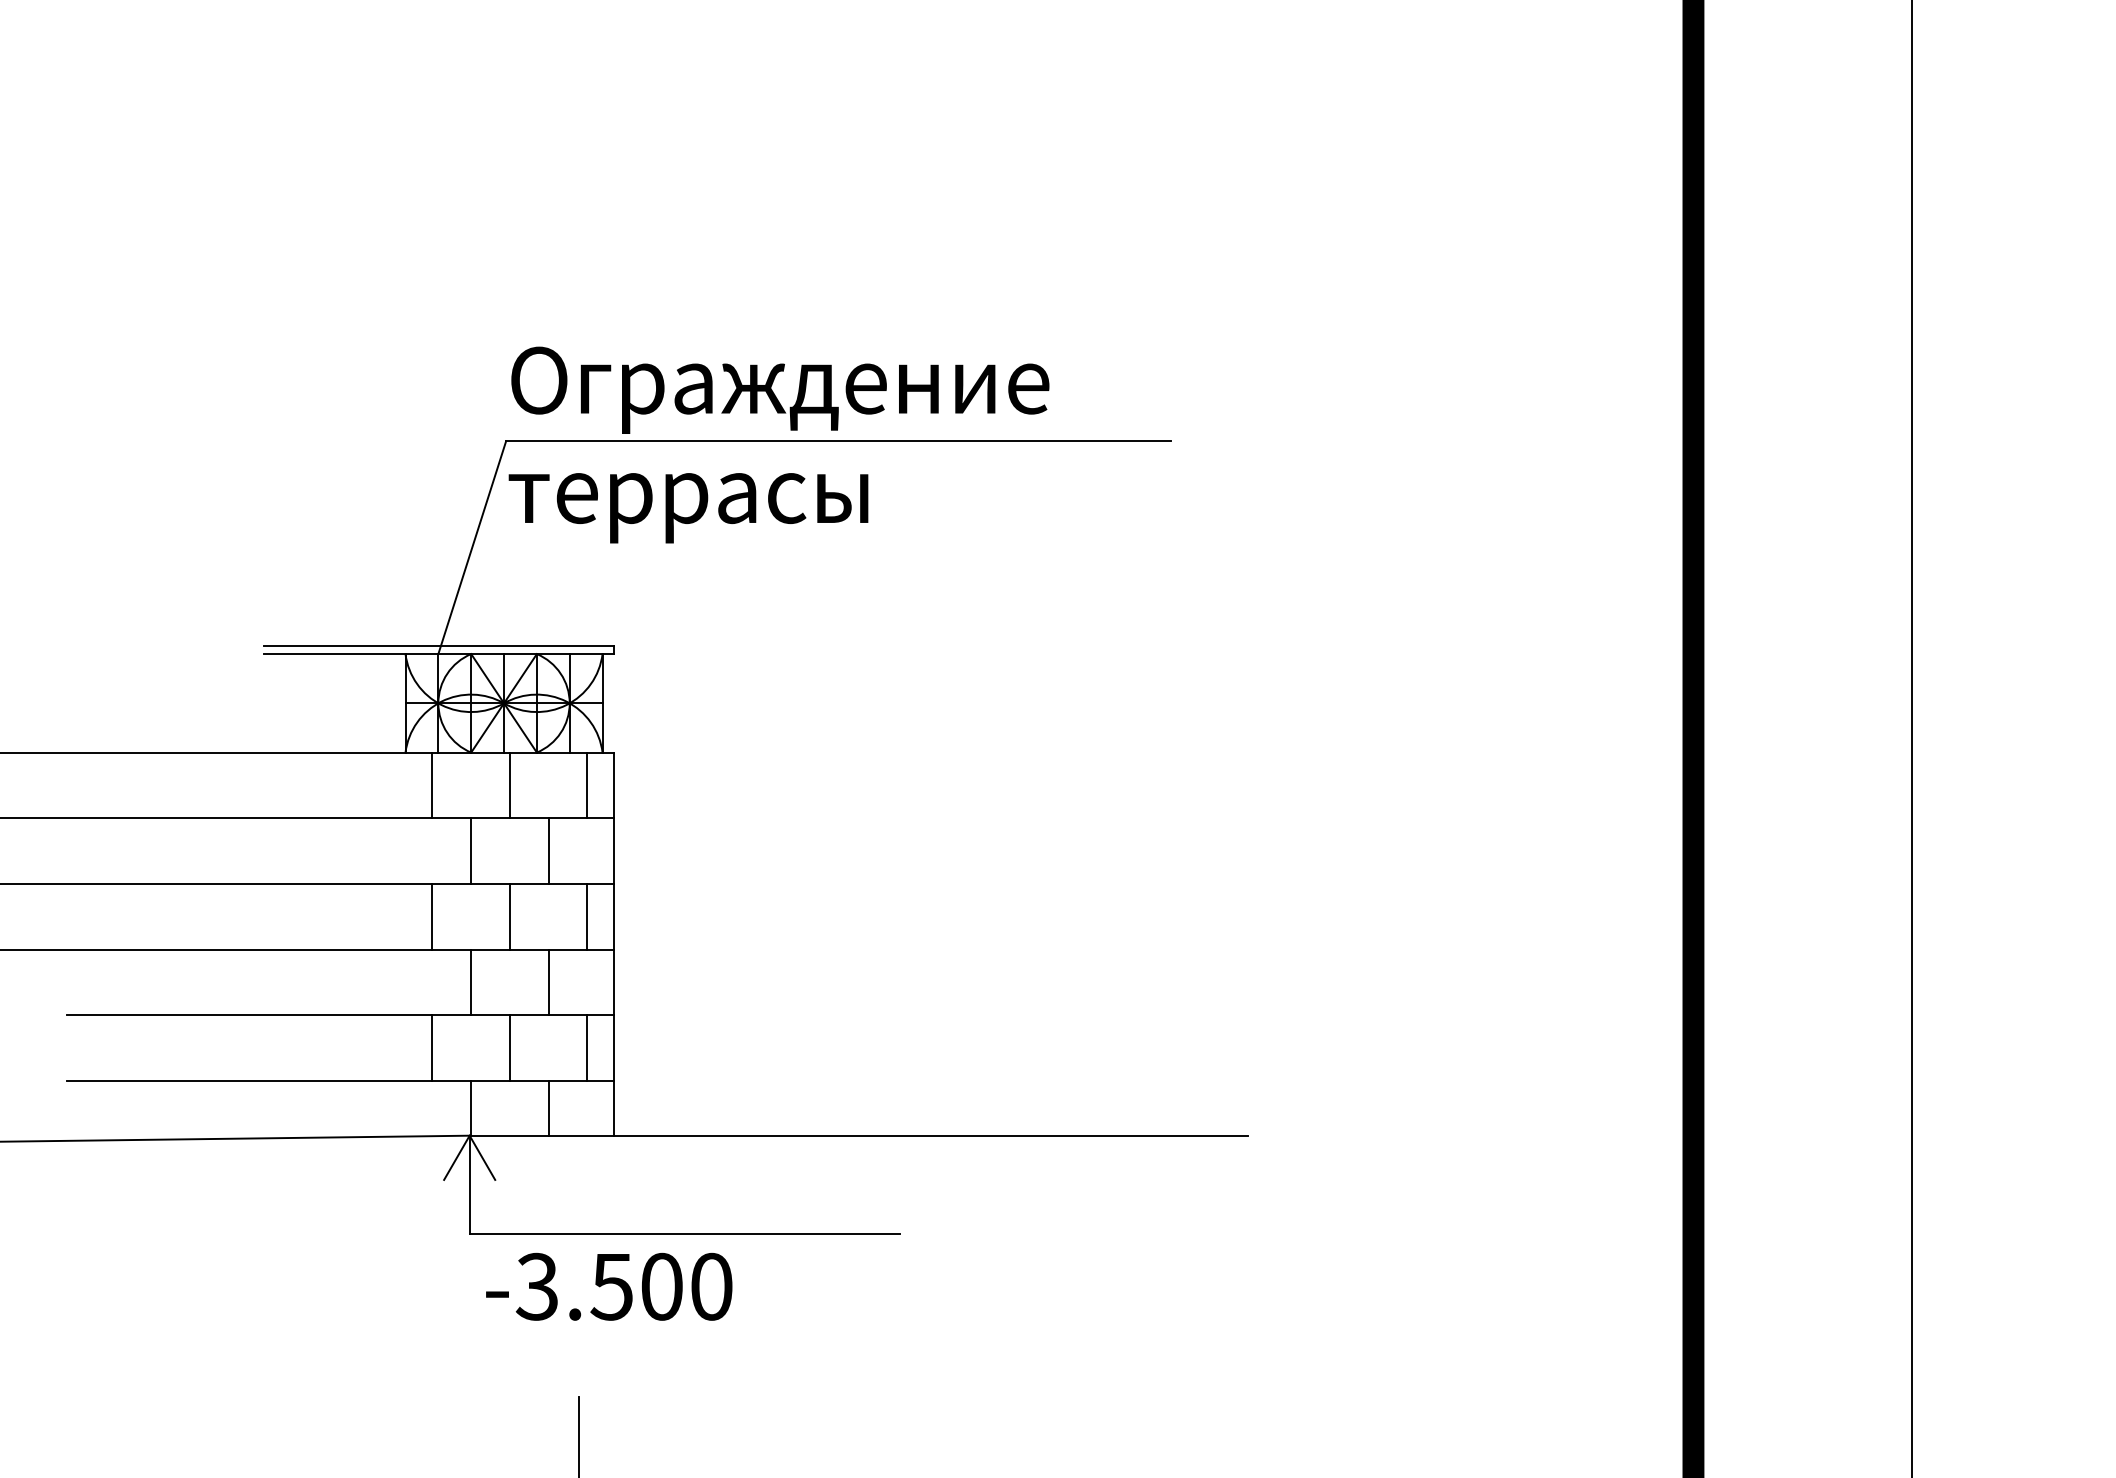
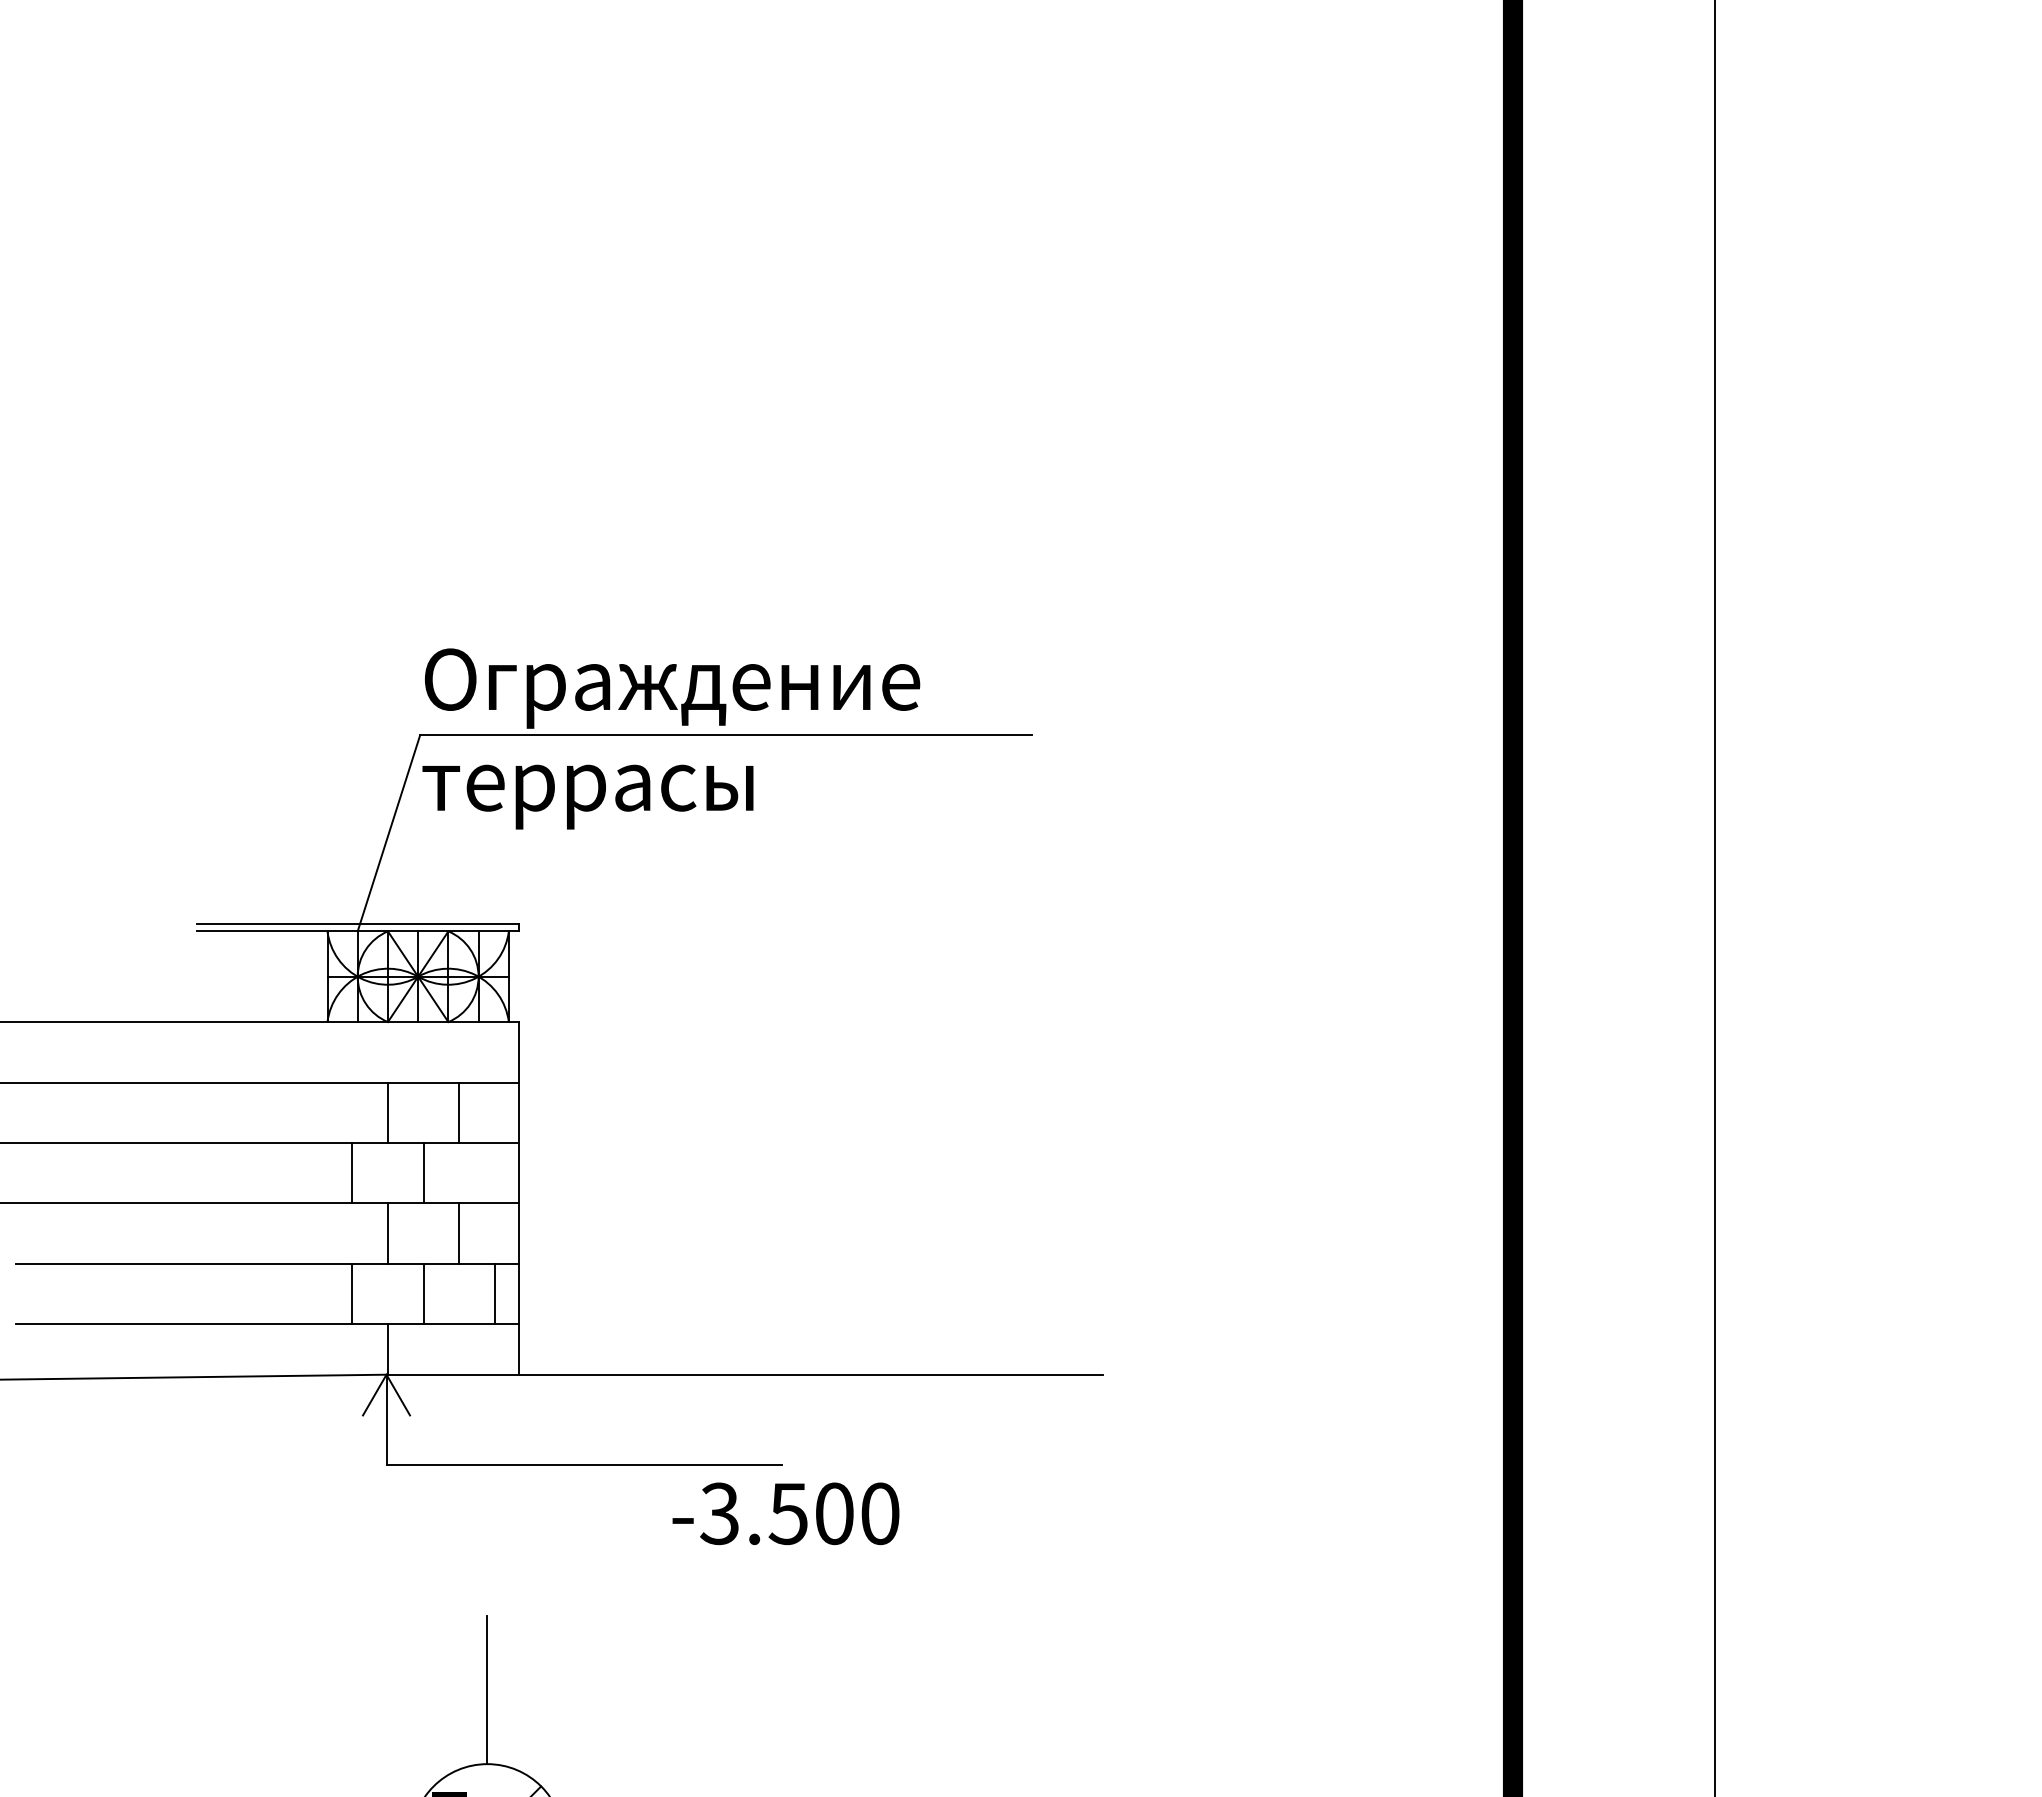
line: (432, 785) -> (352, 1052), removed
line: (509, 785) -> (423, 1052), removed
line: (586, 785) -> (494, 1052), removed
line: (586, 916) -> (494, 1172), removed
line: (548, 1108) -> (459, 1349), removed
text: (608, 1286) -> (785, 1513), moved

